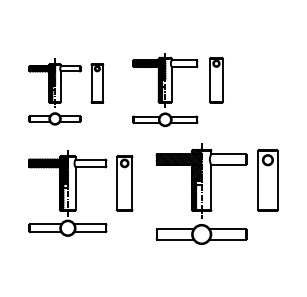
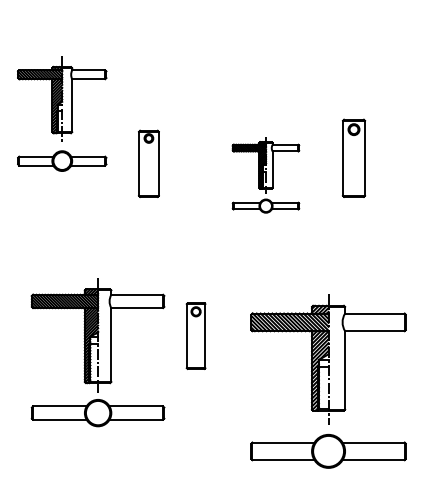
part: (165, 90) -> (266, 175), size x0.6
part: (54, 91) -> (61, 113), moved
part: (124, 183) -> (195, 336), size x0.7
part: (201, 193) -> (328, 380), moved

